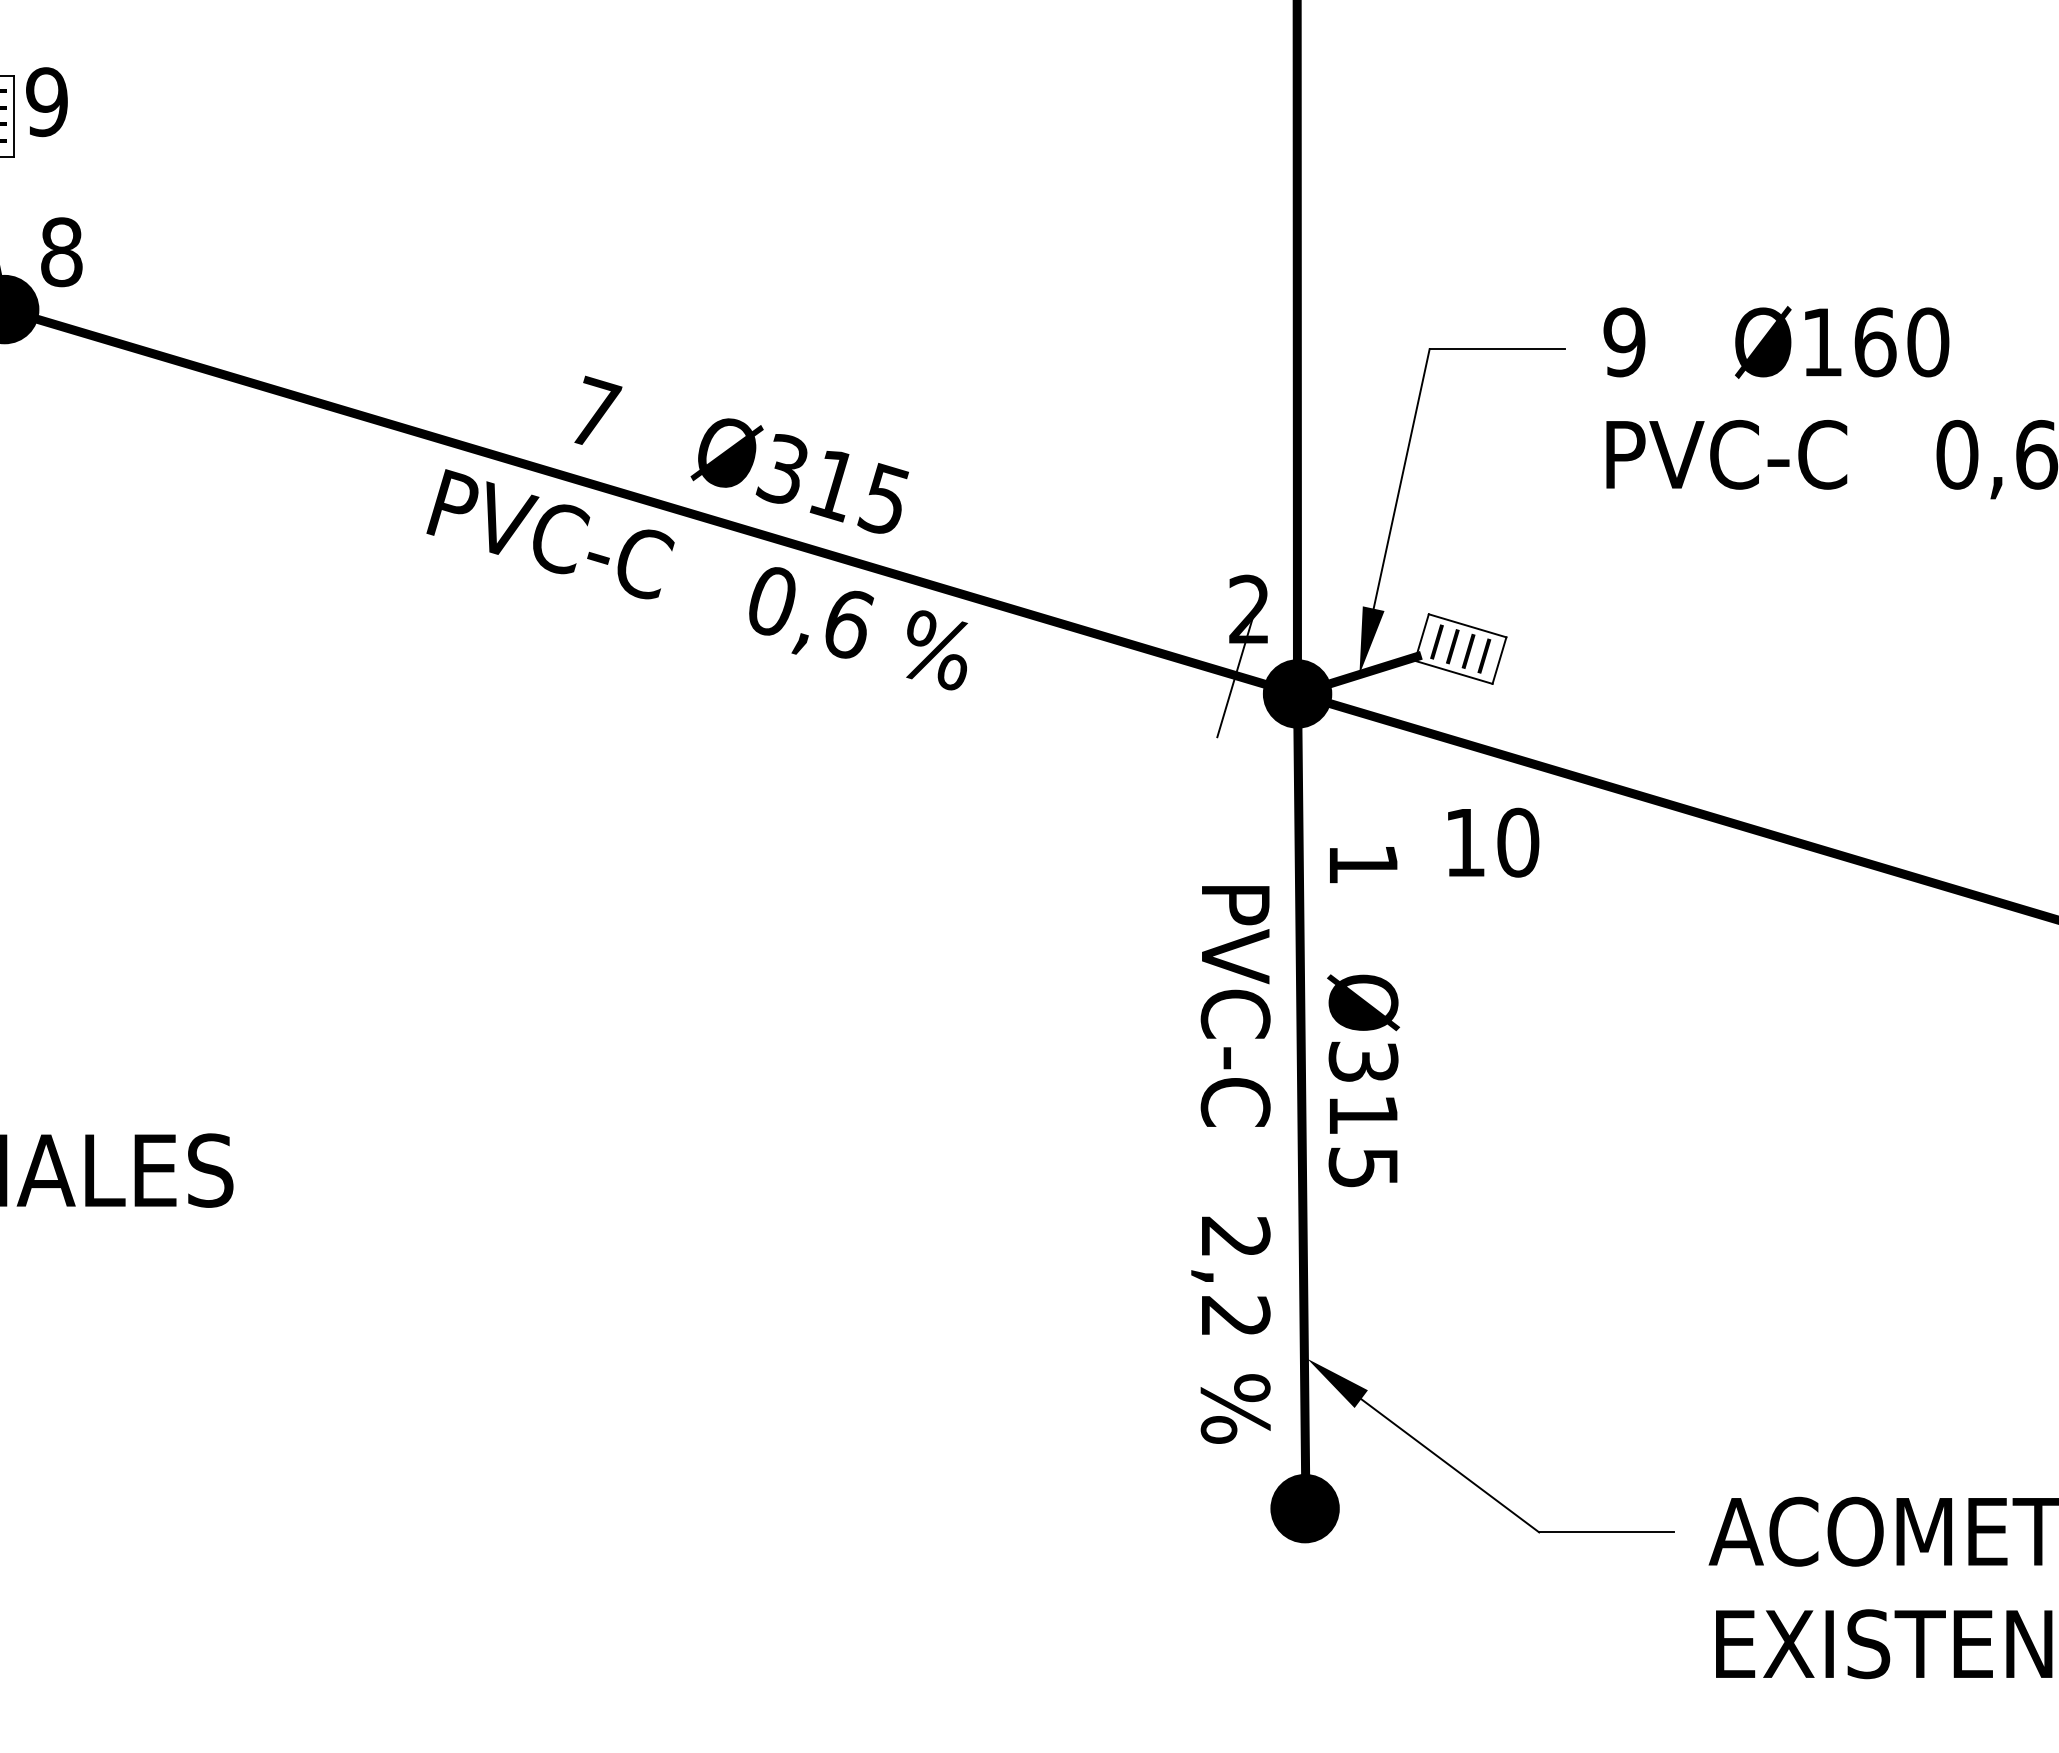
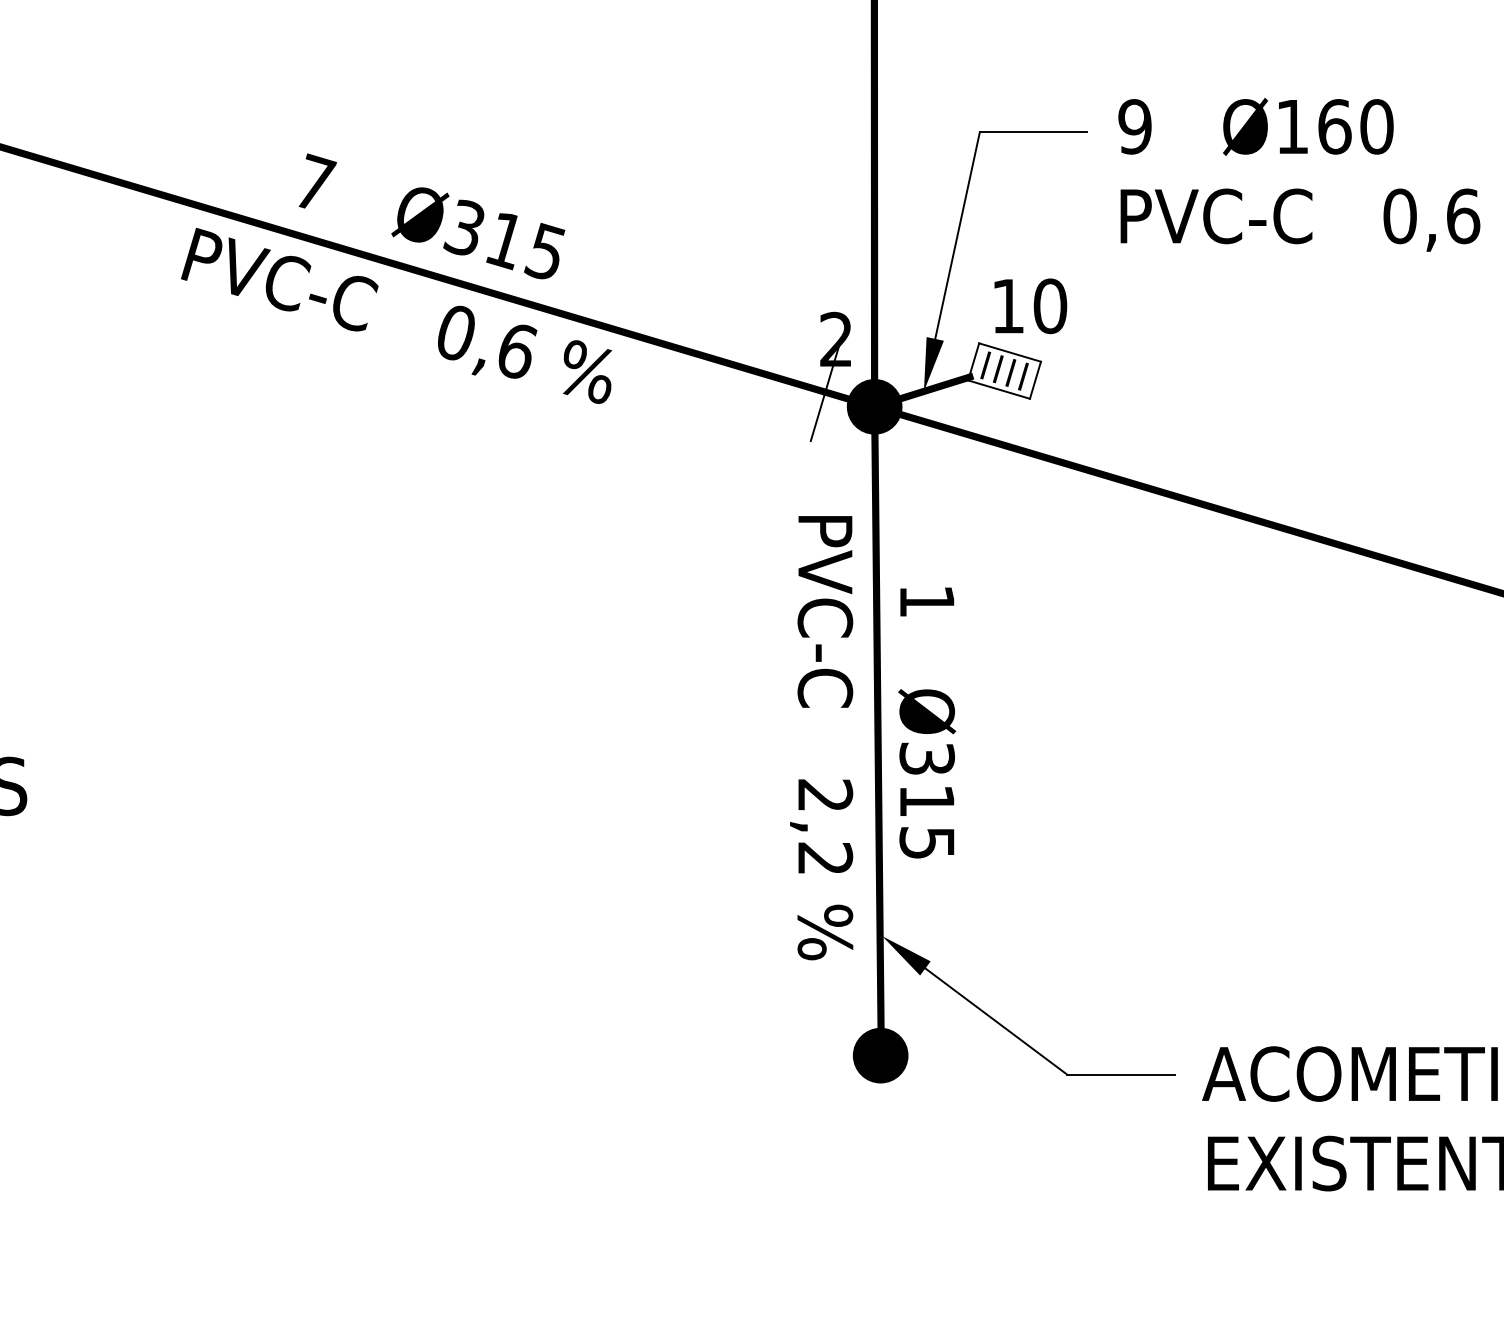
text: (1493, 842) -> (1030, 306), moved
text: (1363, 1017) -> (927, 723), moved
text: (1230, 1164) -> (821, 737), moved

